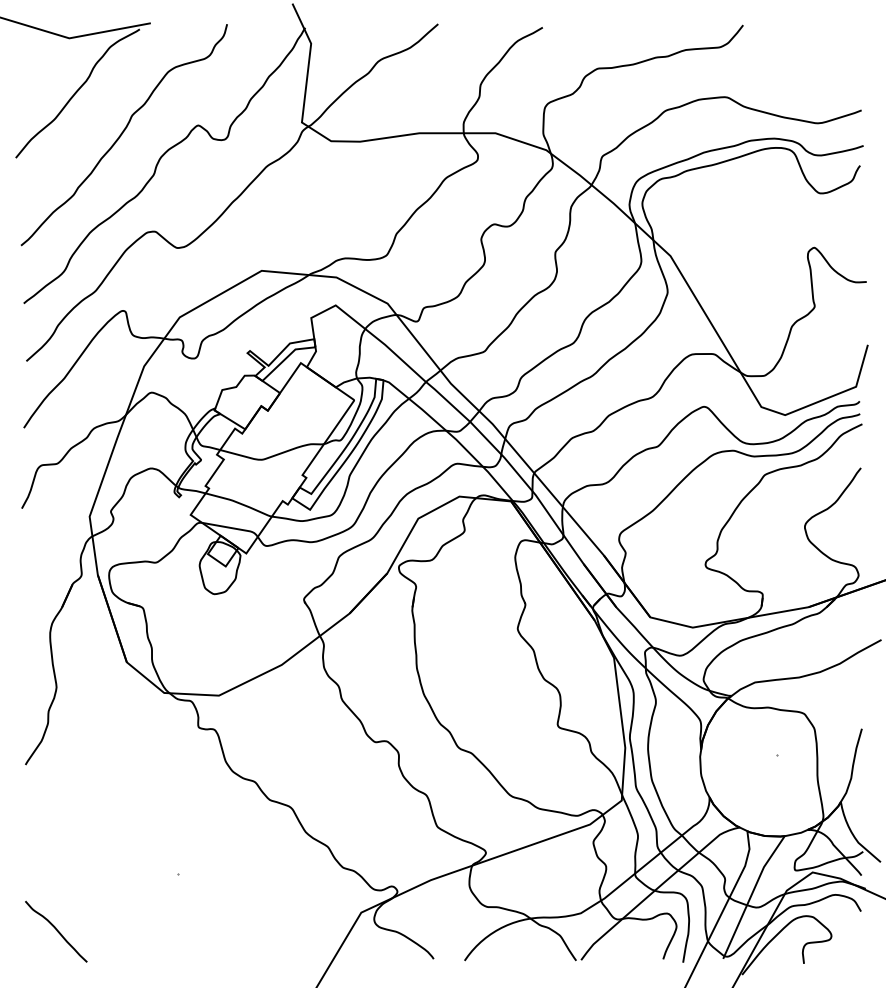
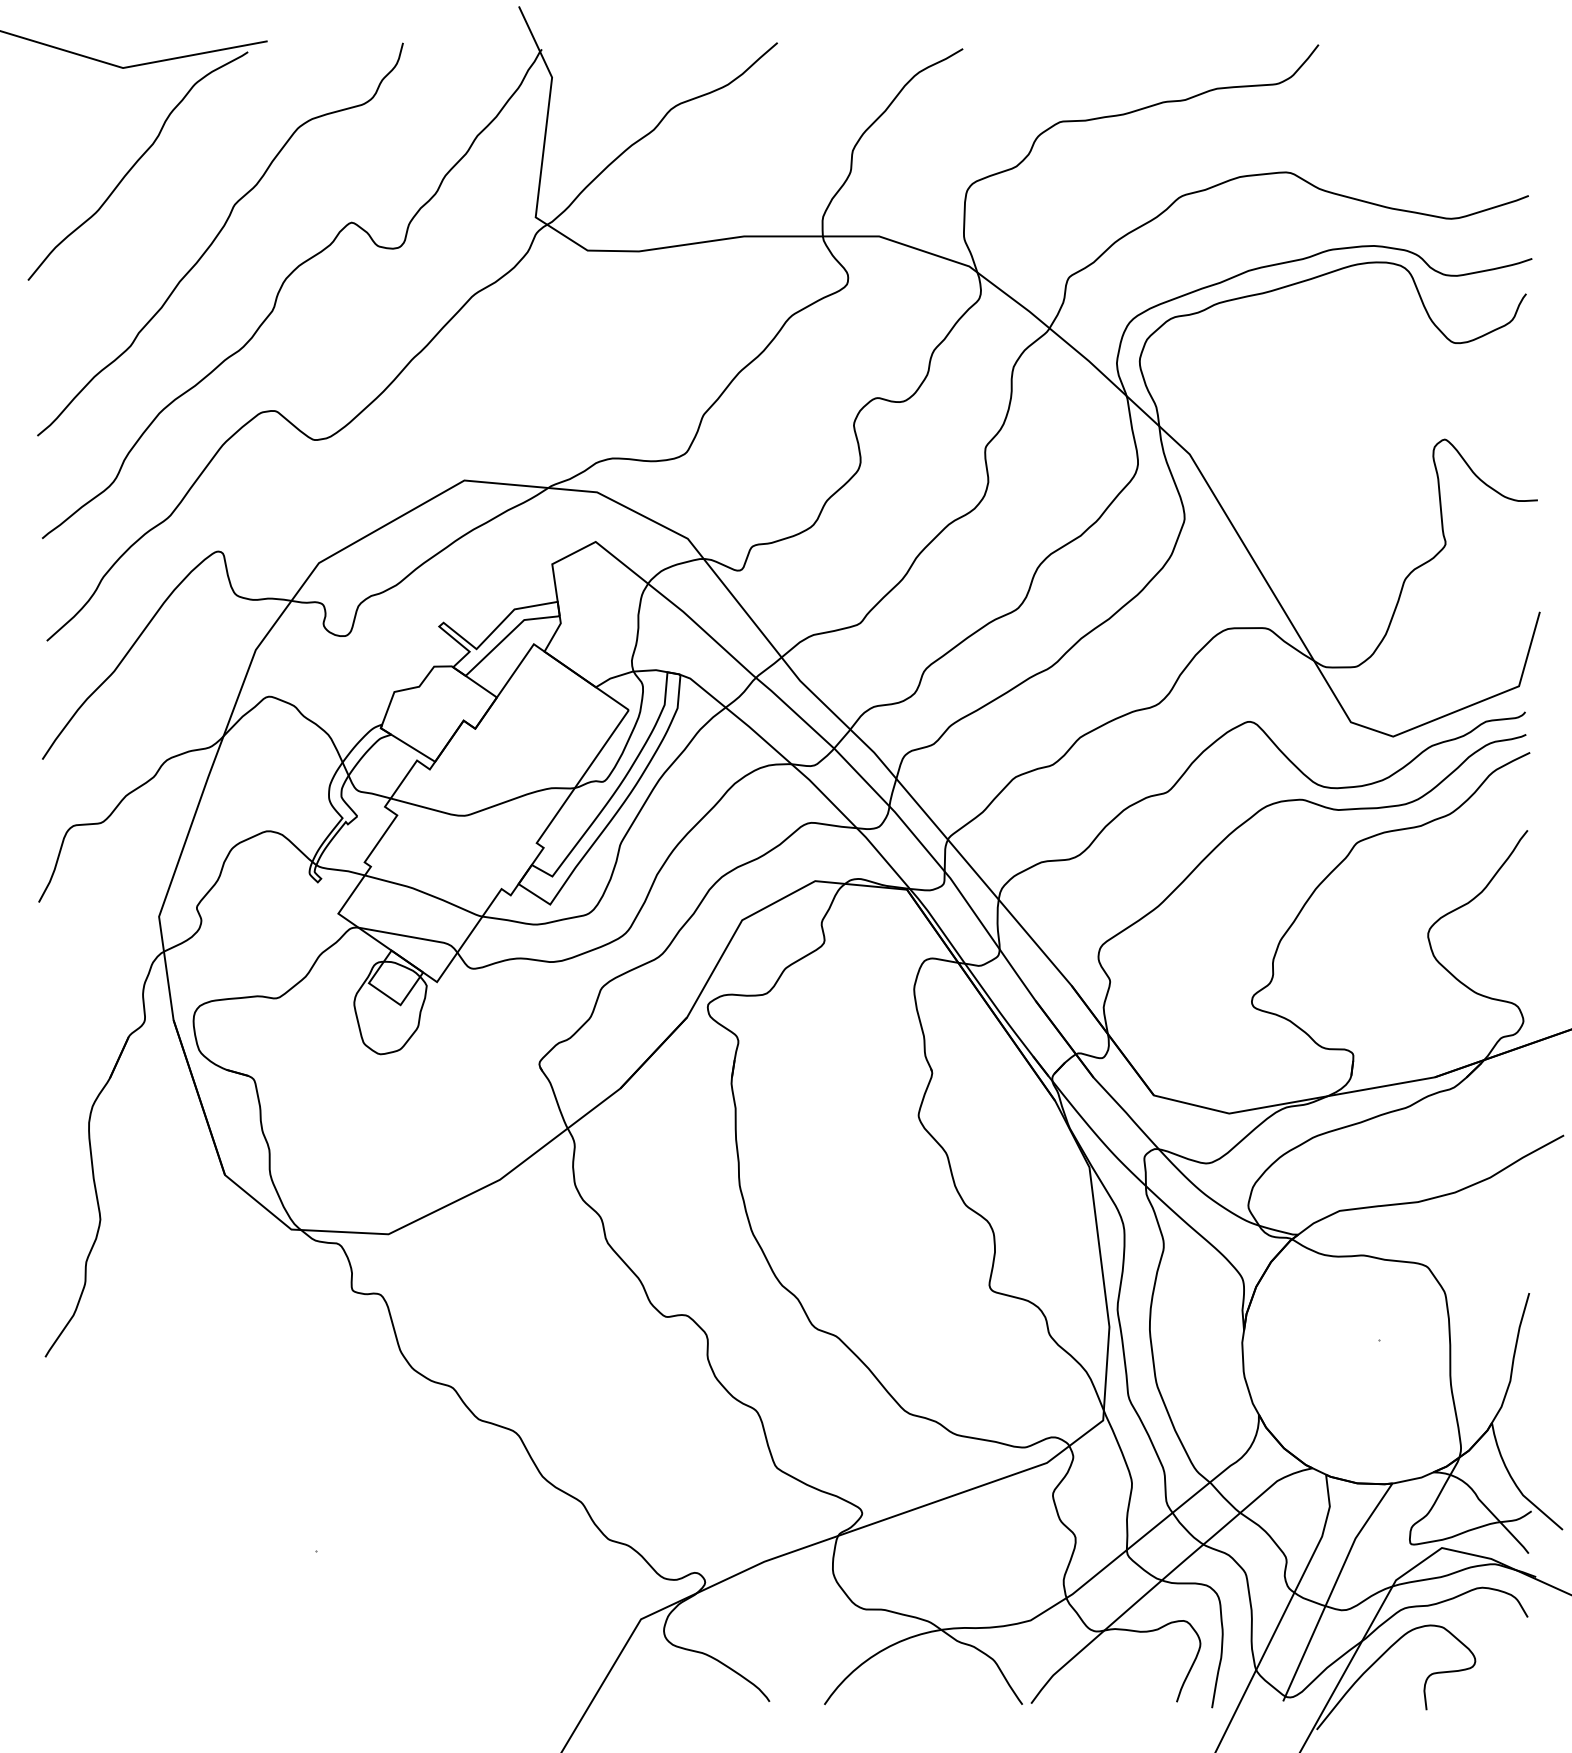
curve: (56, 930) -> (100, 1650), removed

